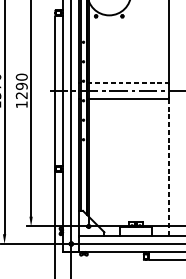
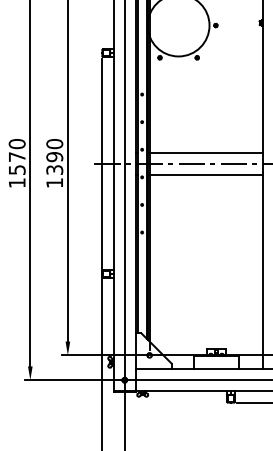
line: (128, 83) -> (205, 152), dashed -> solid
text: (21, 95) -> (54, 169), 1290 -> 1390
line: (168, 167) -> (262, 272), dashed -> solid

